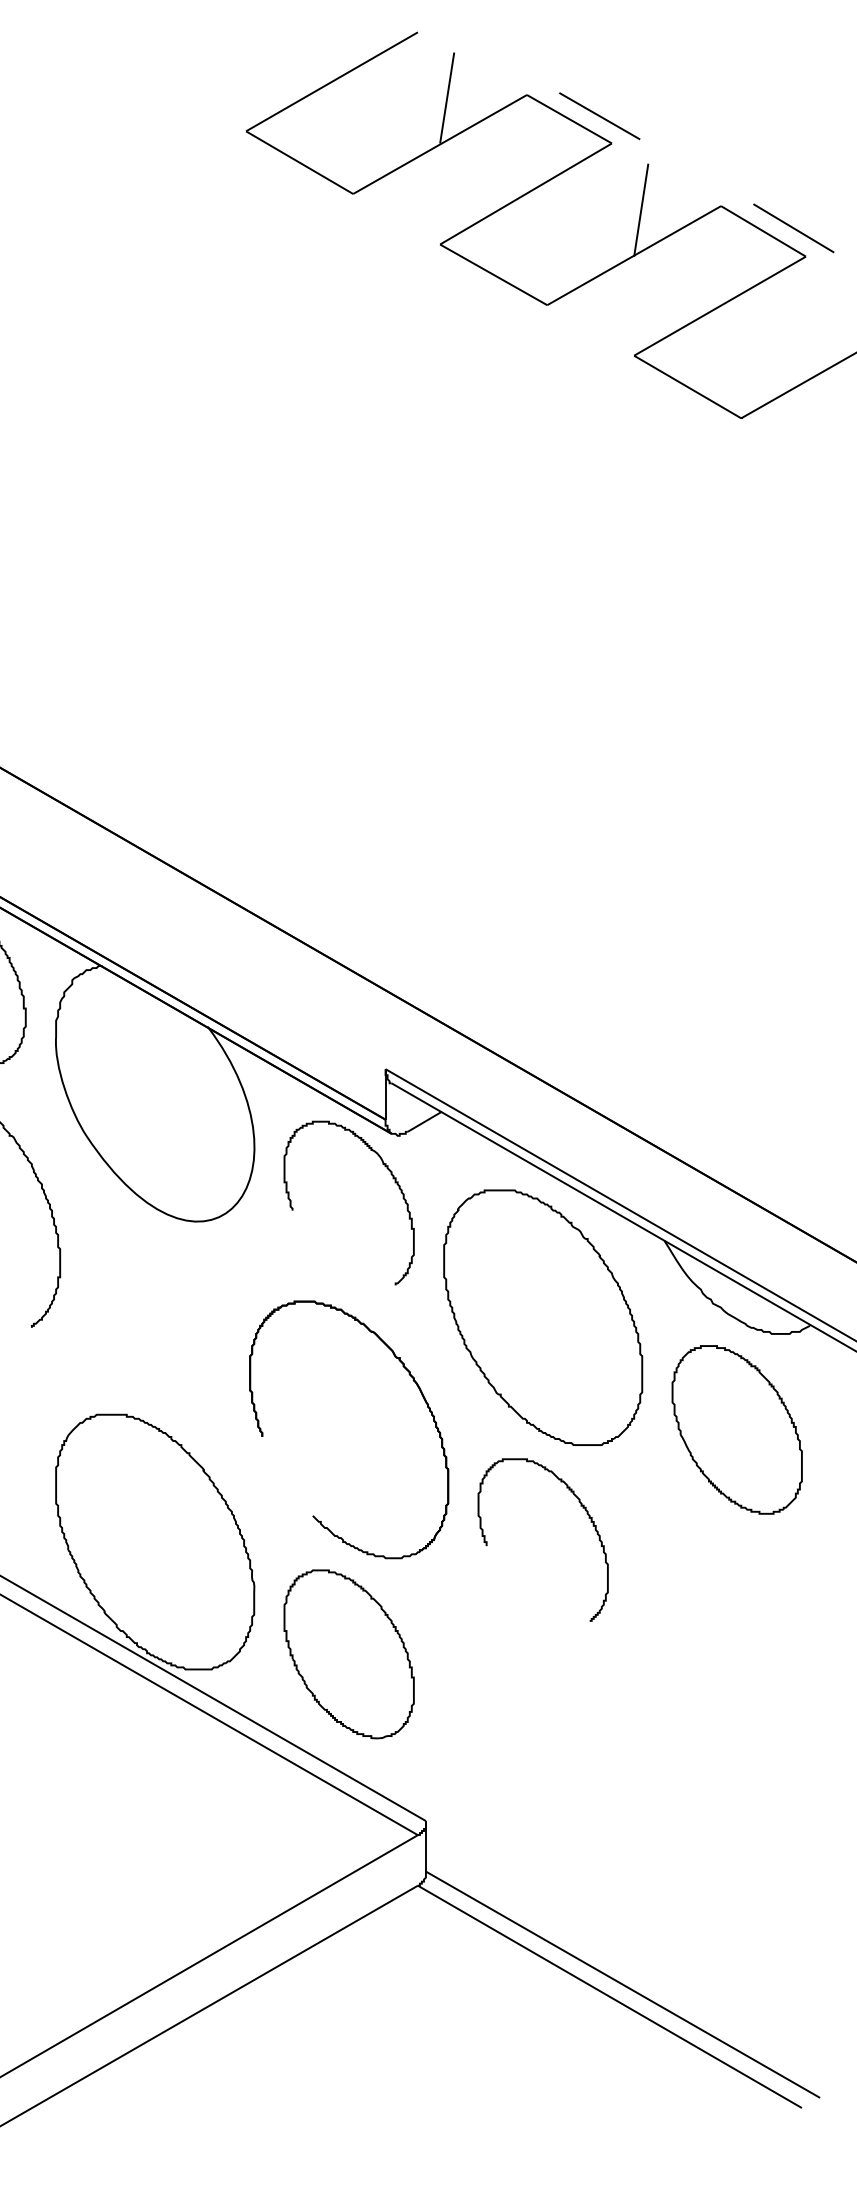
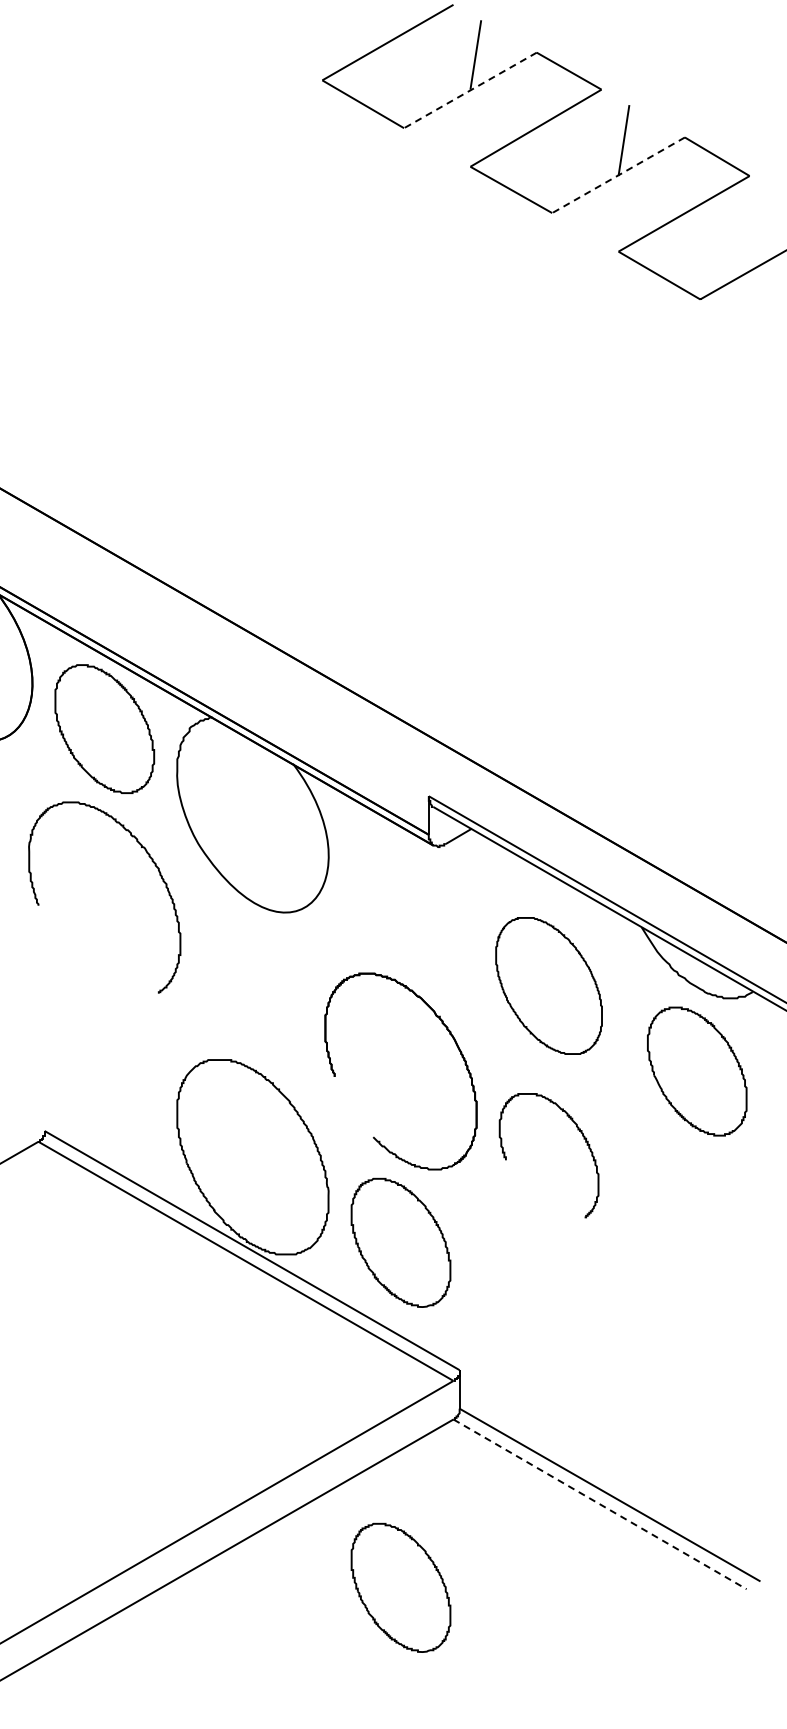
line: (600, 115) -> (592, 68), removed
line: (438, 144) -> (469, 90), solid -> dashed
line: (793, 228) -> (740, 154), removed
line: (634, 255) -> (618, 175), solid -> dashed
curve: (394, 1183) -> (435, 883), removed
part: (542, 1317) -> (548, 985), size x0.7
line: (610, 1997) -> (600, 1504), solid -> dashed
part: (348, 2105) -> (400, 1587), added

